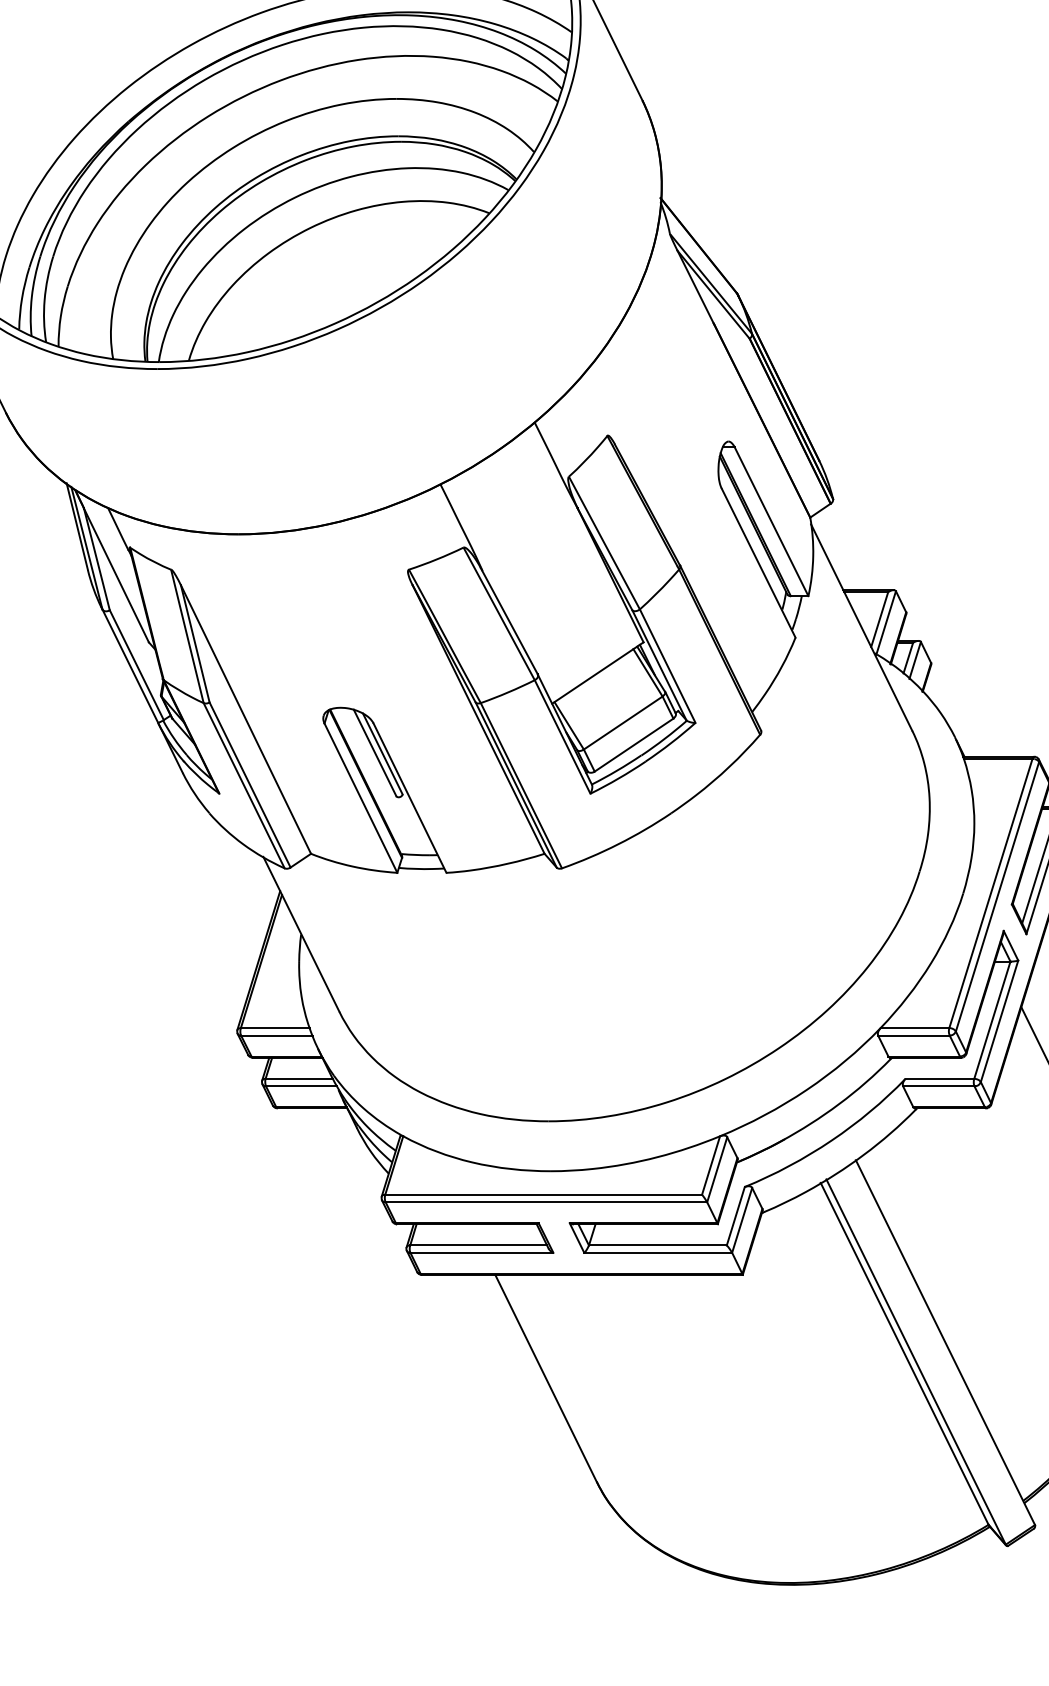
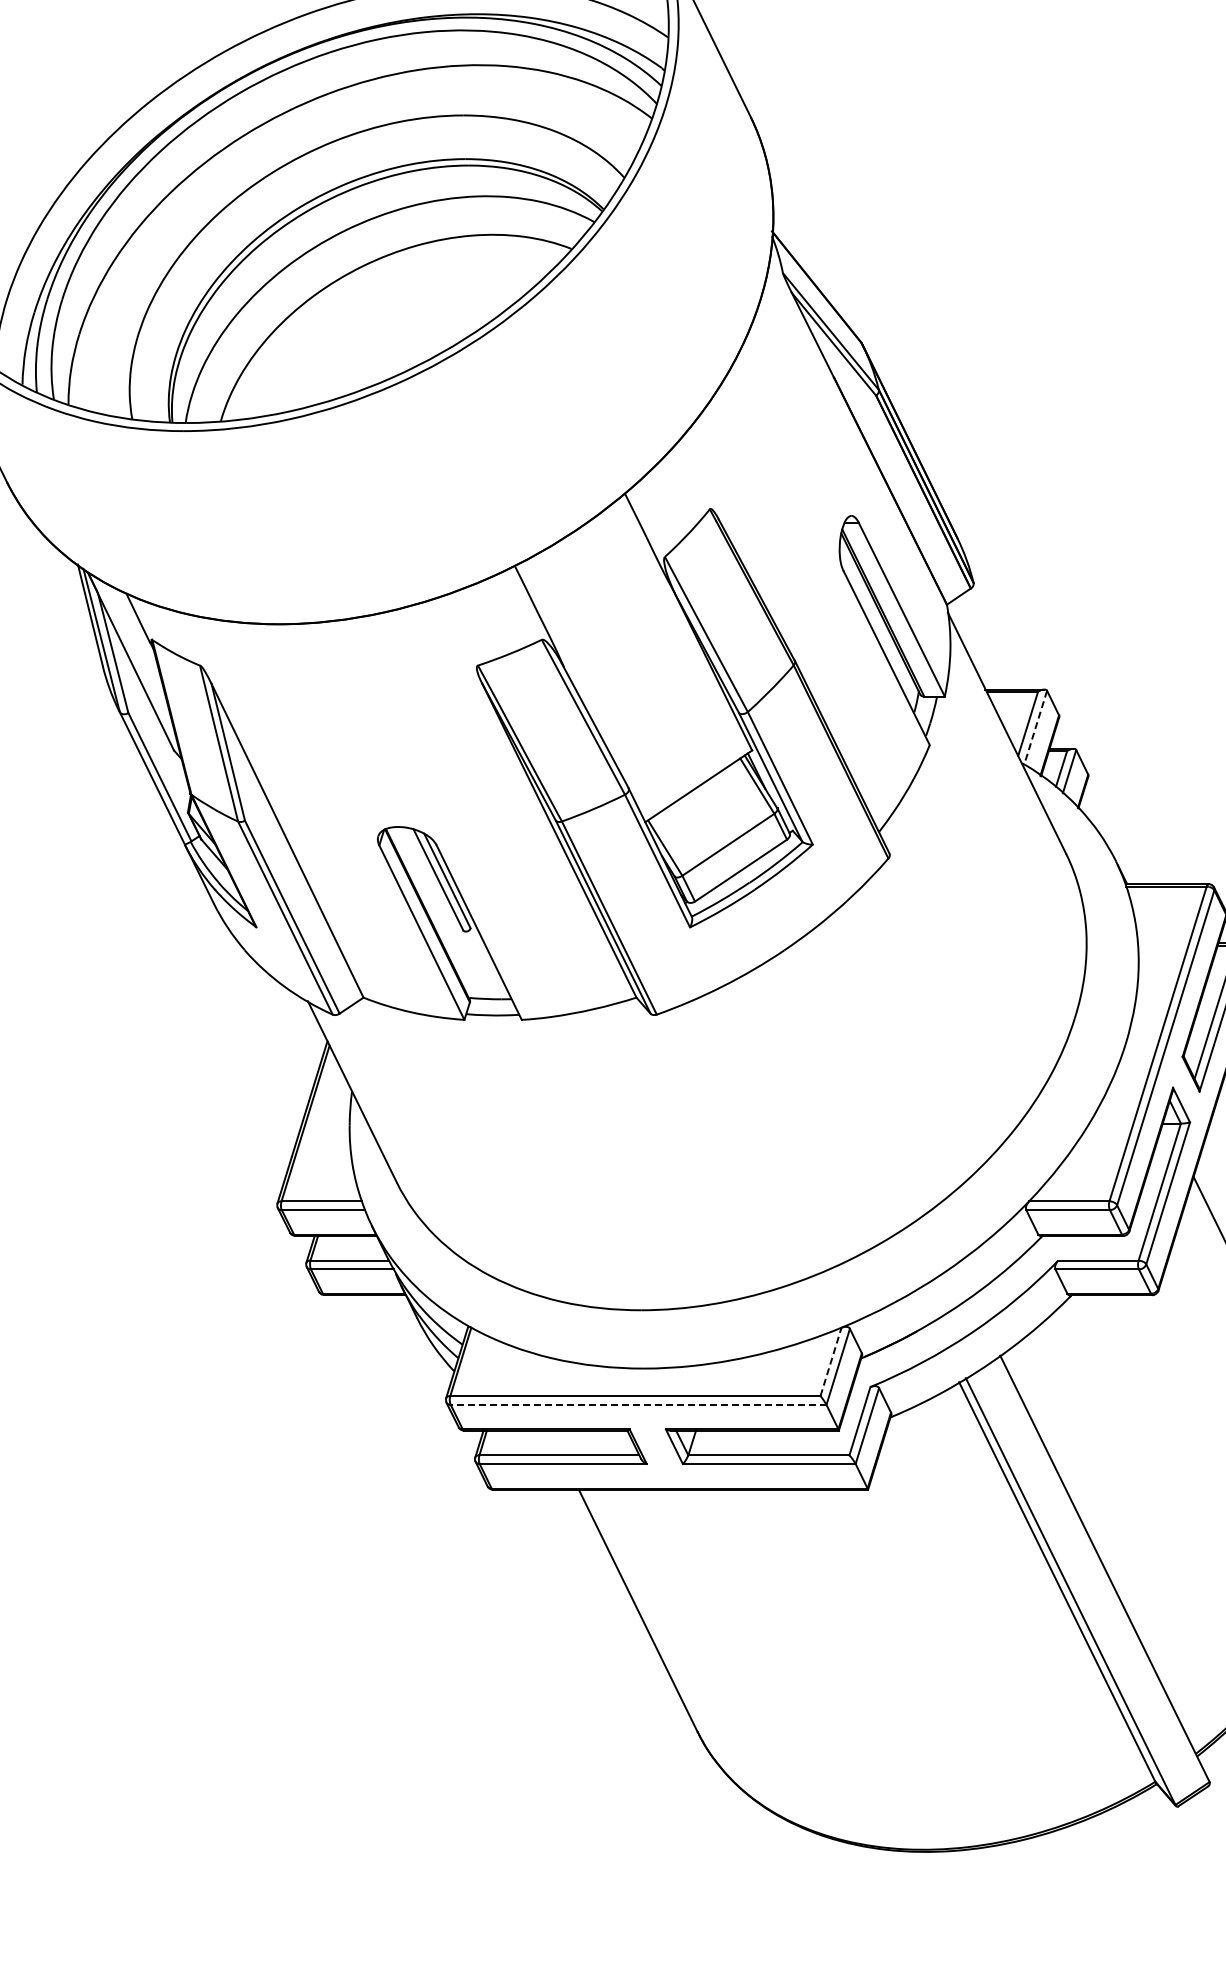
line: (886, 622) -> (1035, 727), solid -> dashed
line: (711, 1165) -> (831, 1361), solid -> dashed
line: (546, 1201) -> (638, 1404), solid -> dashed

